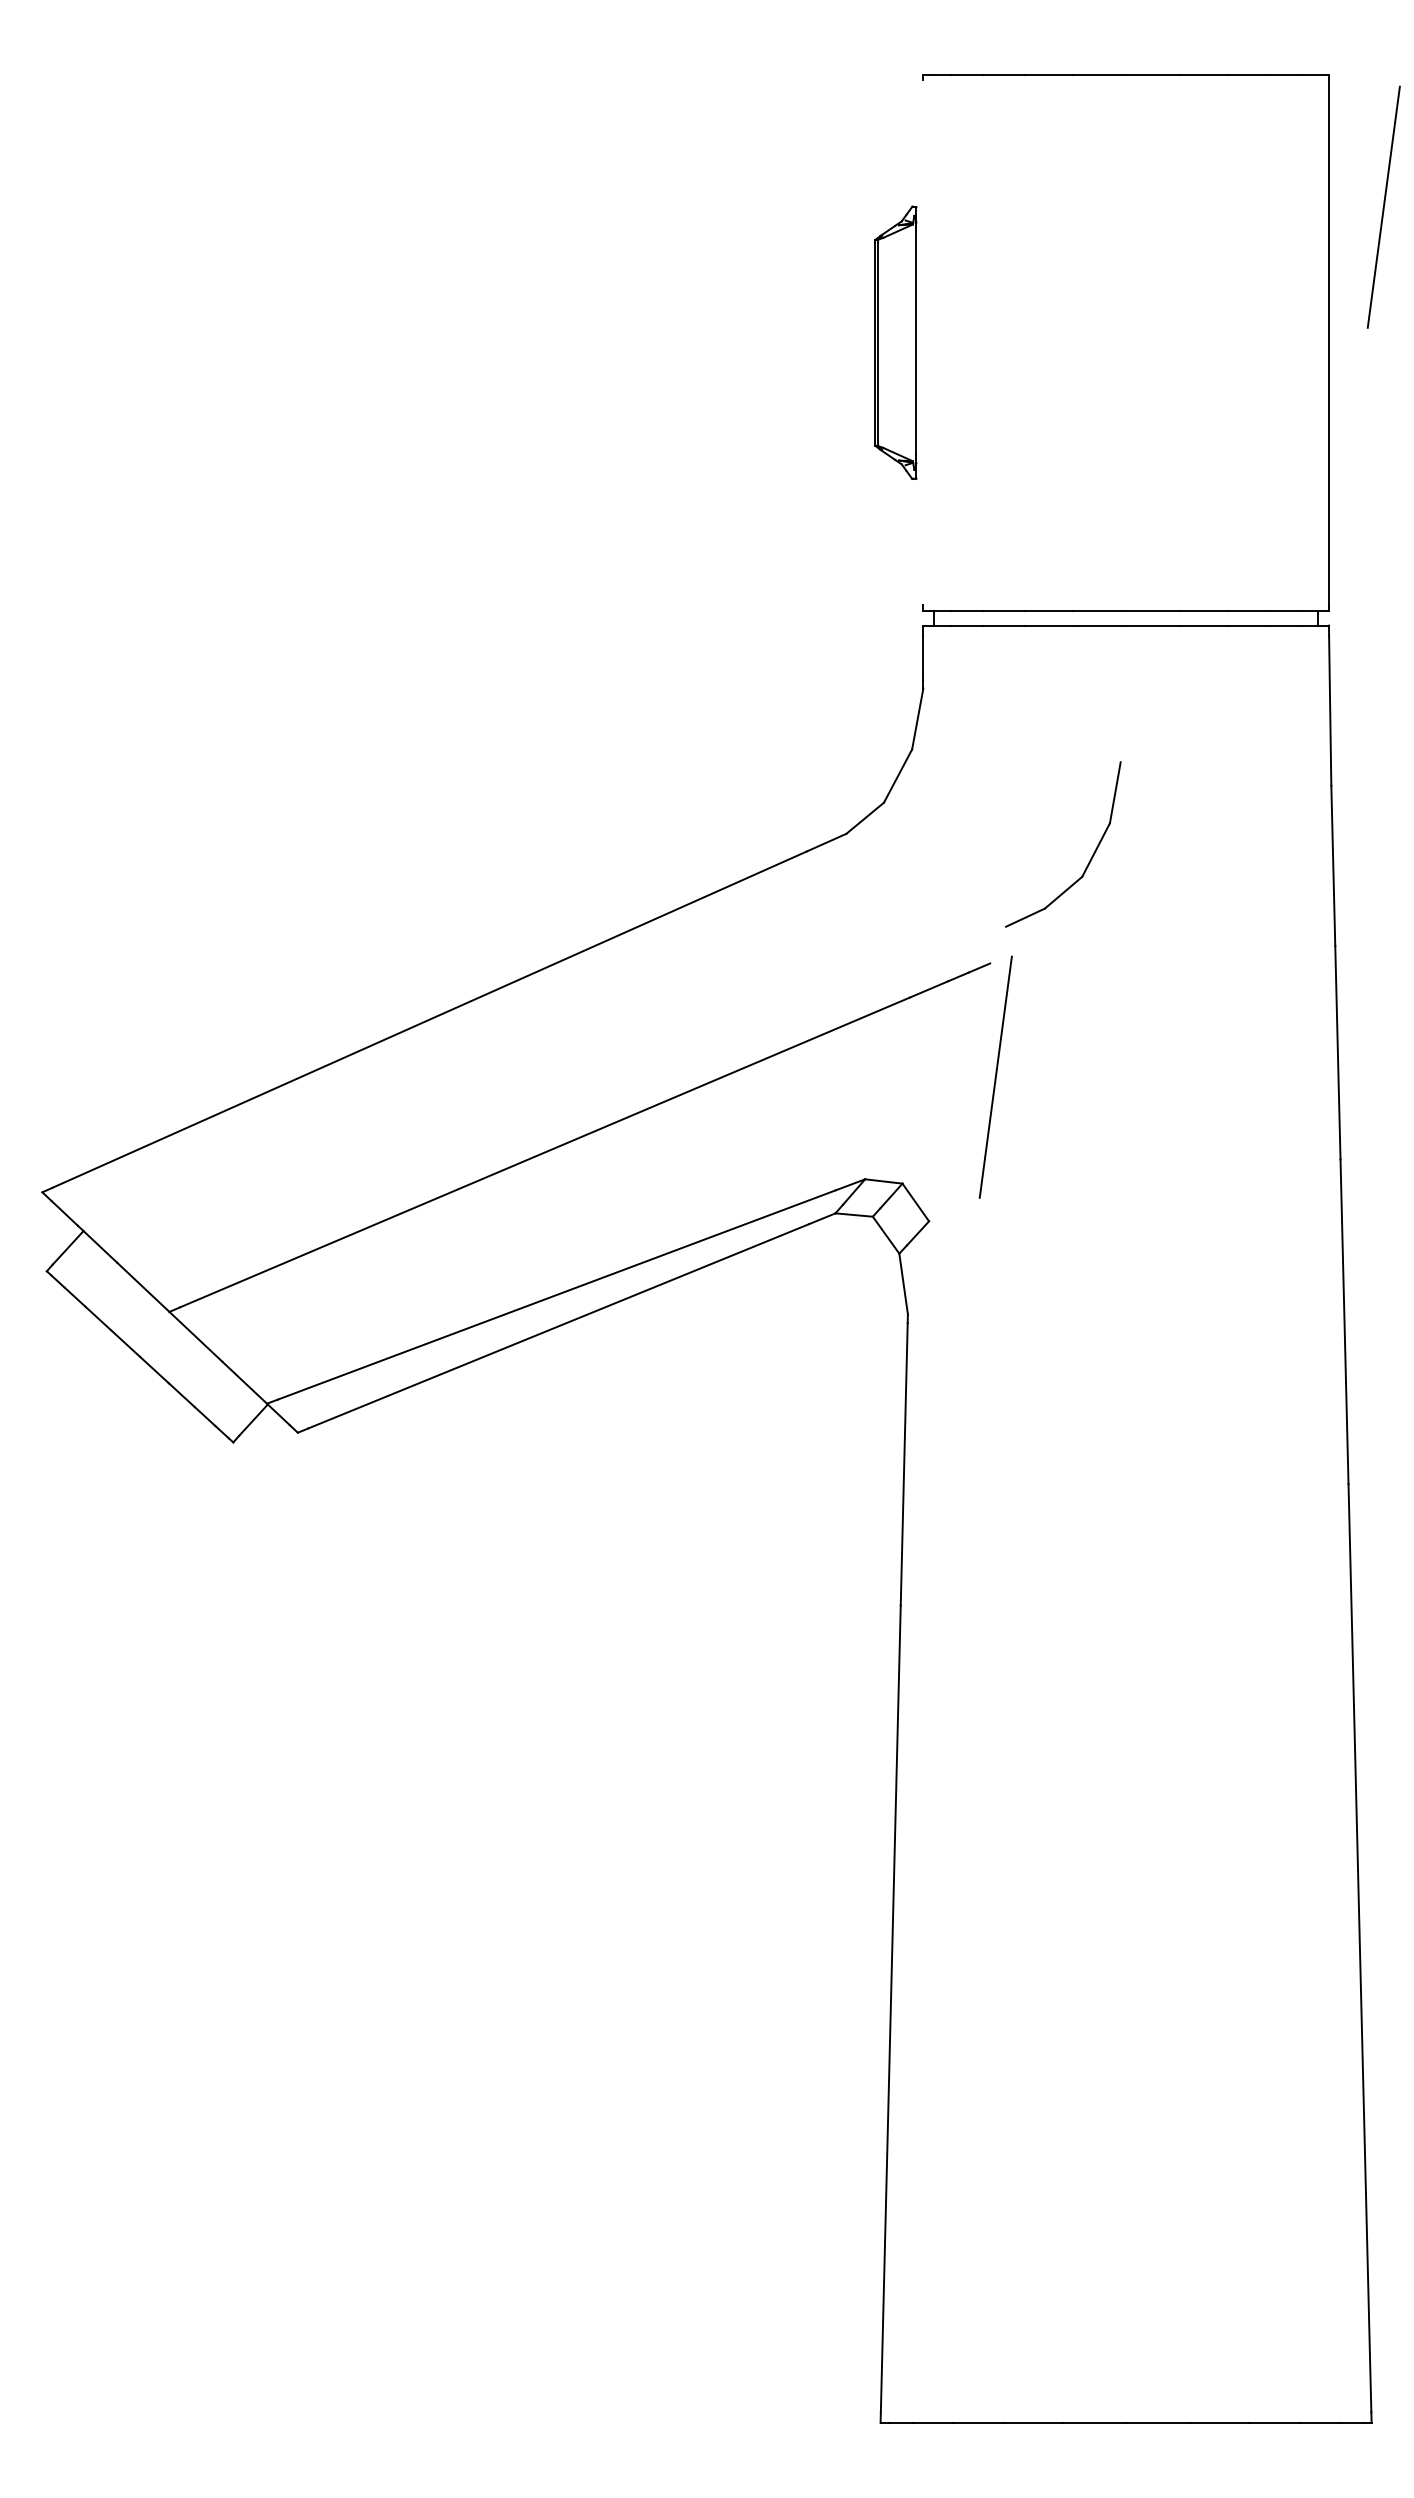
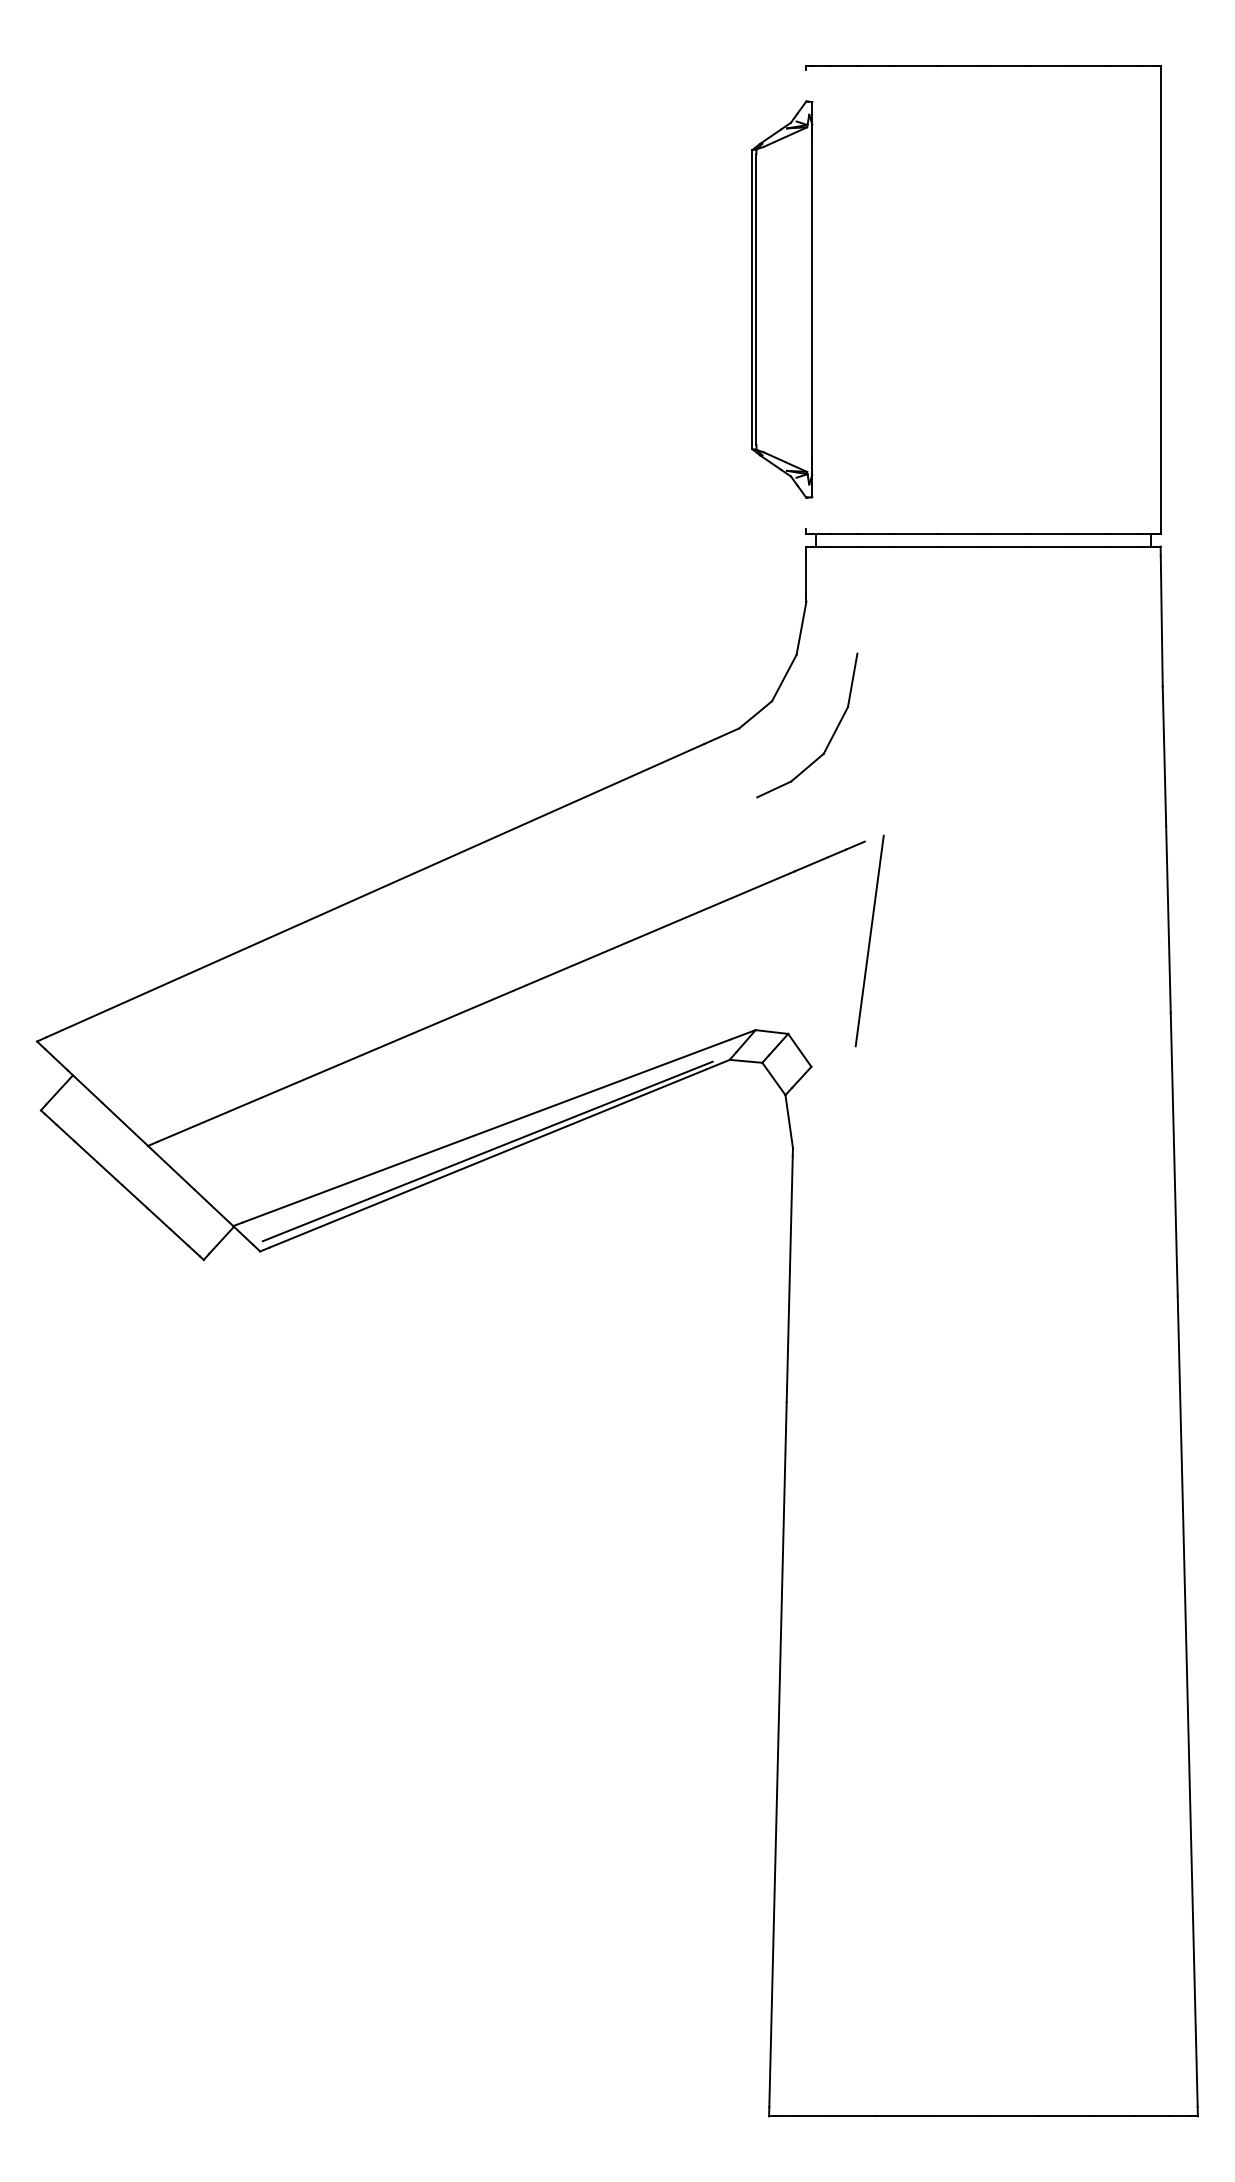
line: (1383, 206) -> (1208, 180), removed
part: (895, 342) -> (782, 299), size x1.67
part: (1090, 858) -> (831, 737), moved
line: (557, 1318) -> (486, 1151), added

